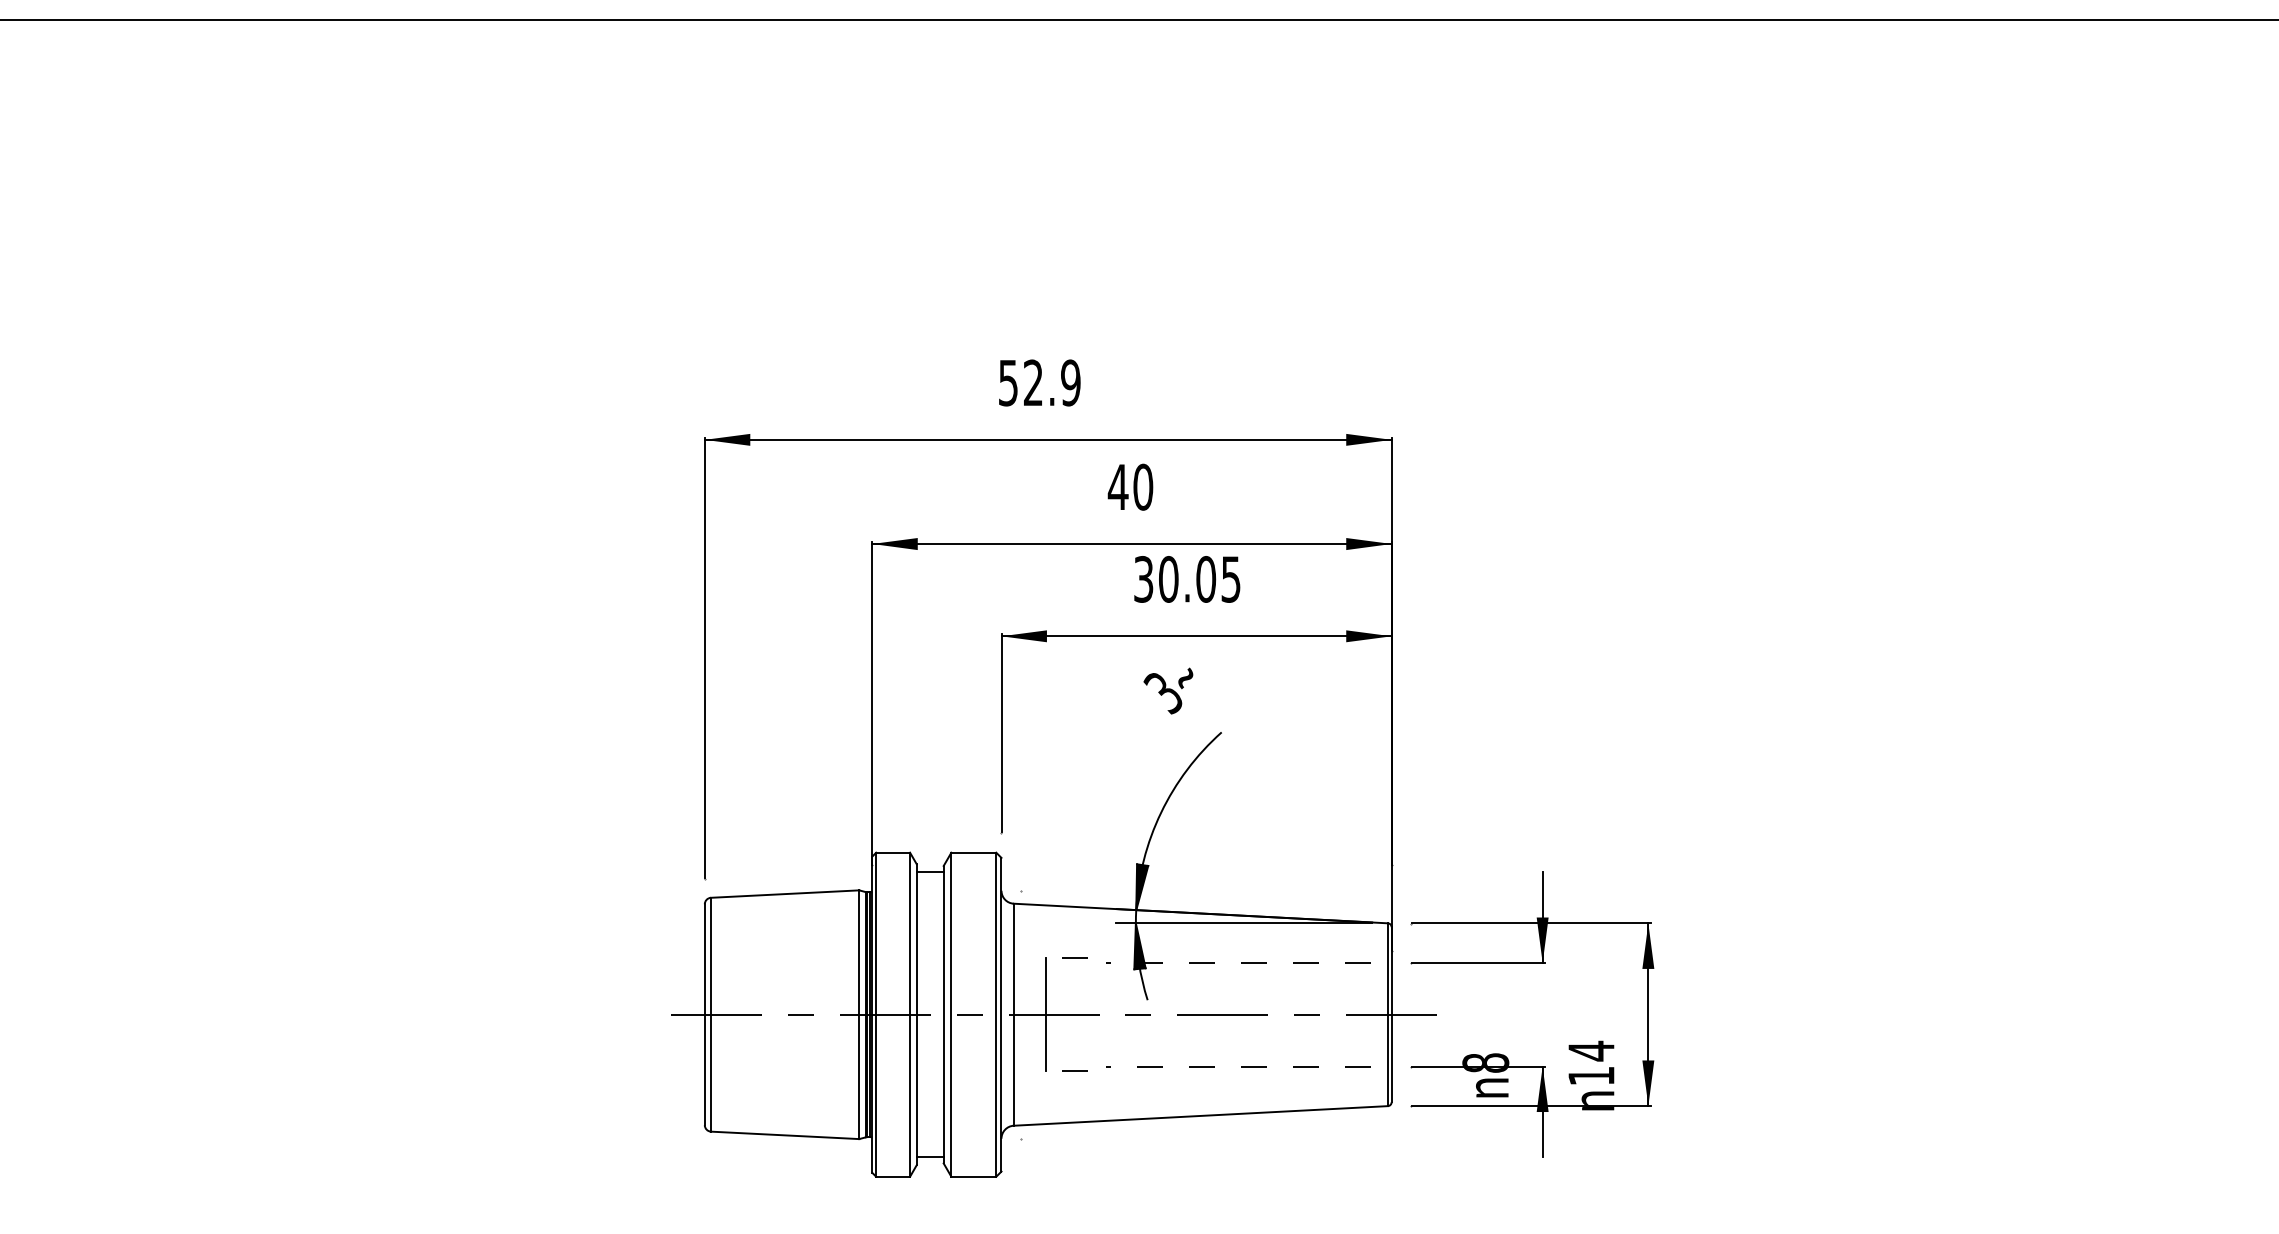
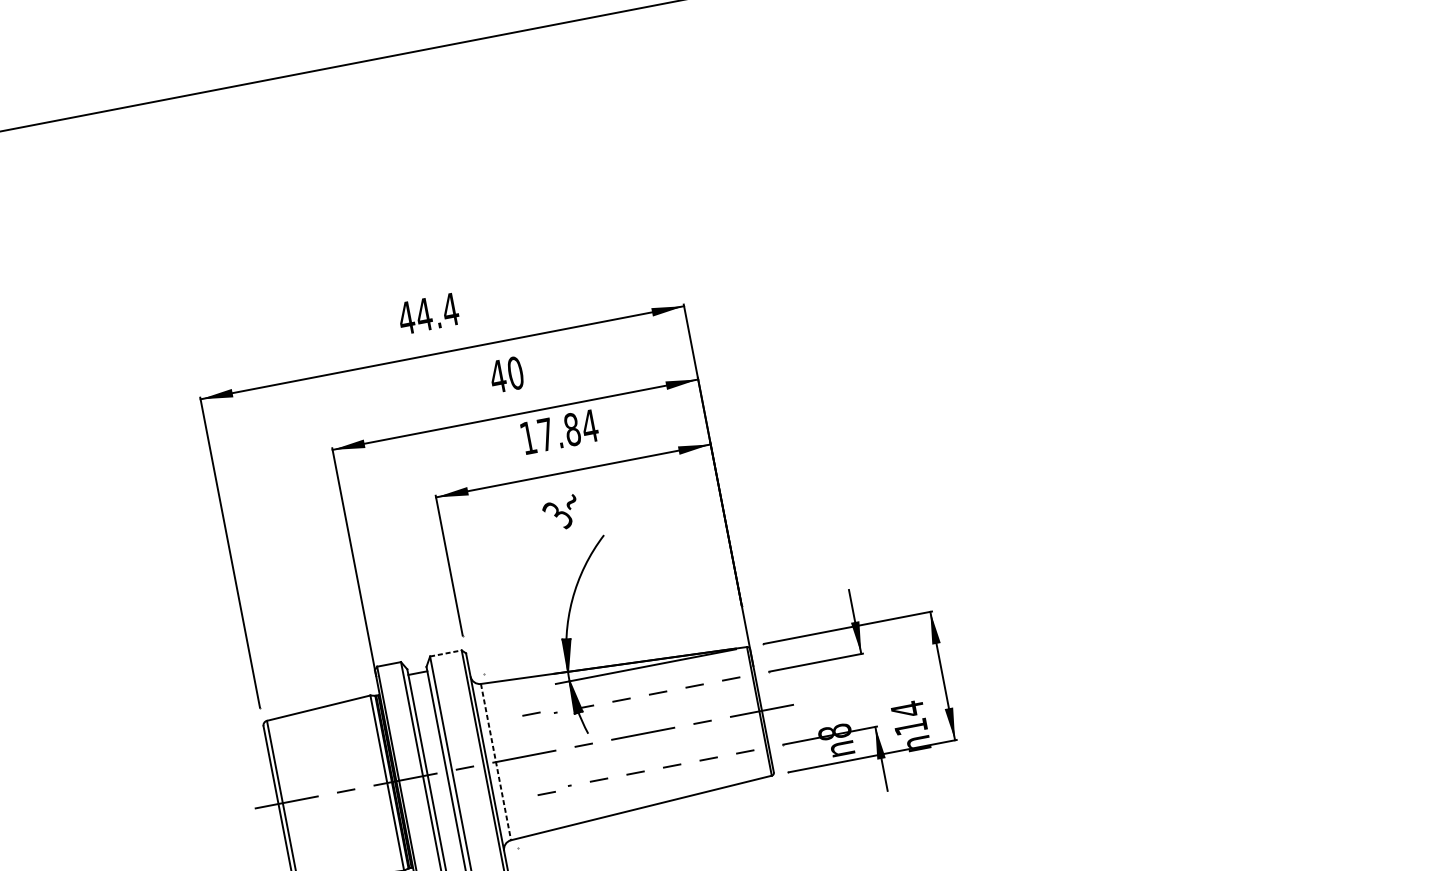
text: (1039, 382) -> (428, 313), 52.9 -> 44.4
text: (1187, 579) -> (559, 432), 30.05 -> 17.84
line: (974, 852) -> (446, 653), solid -> dashed
line: (1045, 1014) -> (518, 757), removed
line: (1013, 1015) -> (495, 762), solid -> dashed

